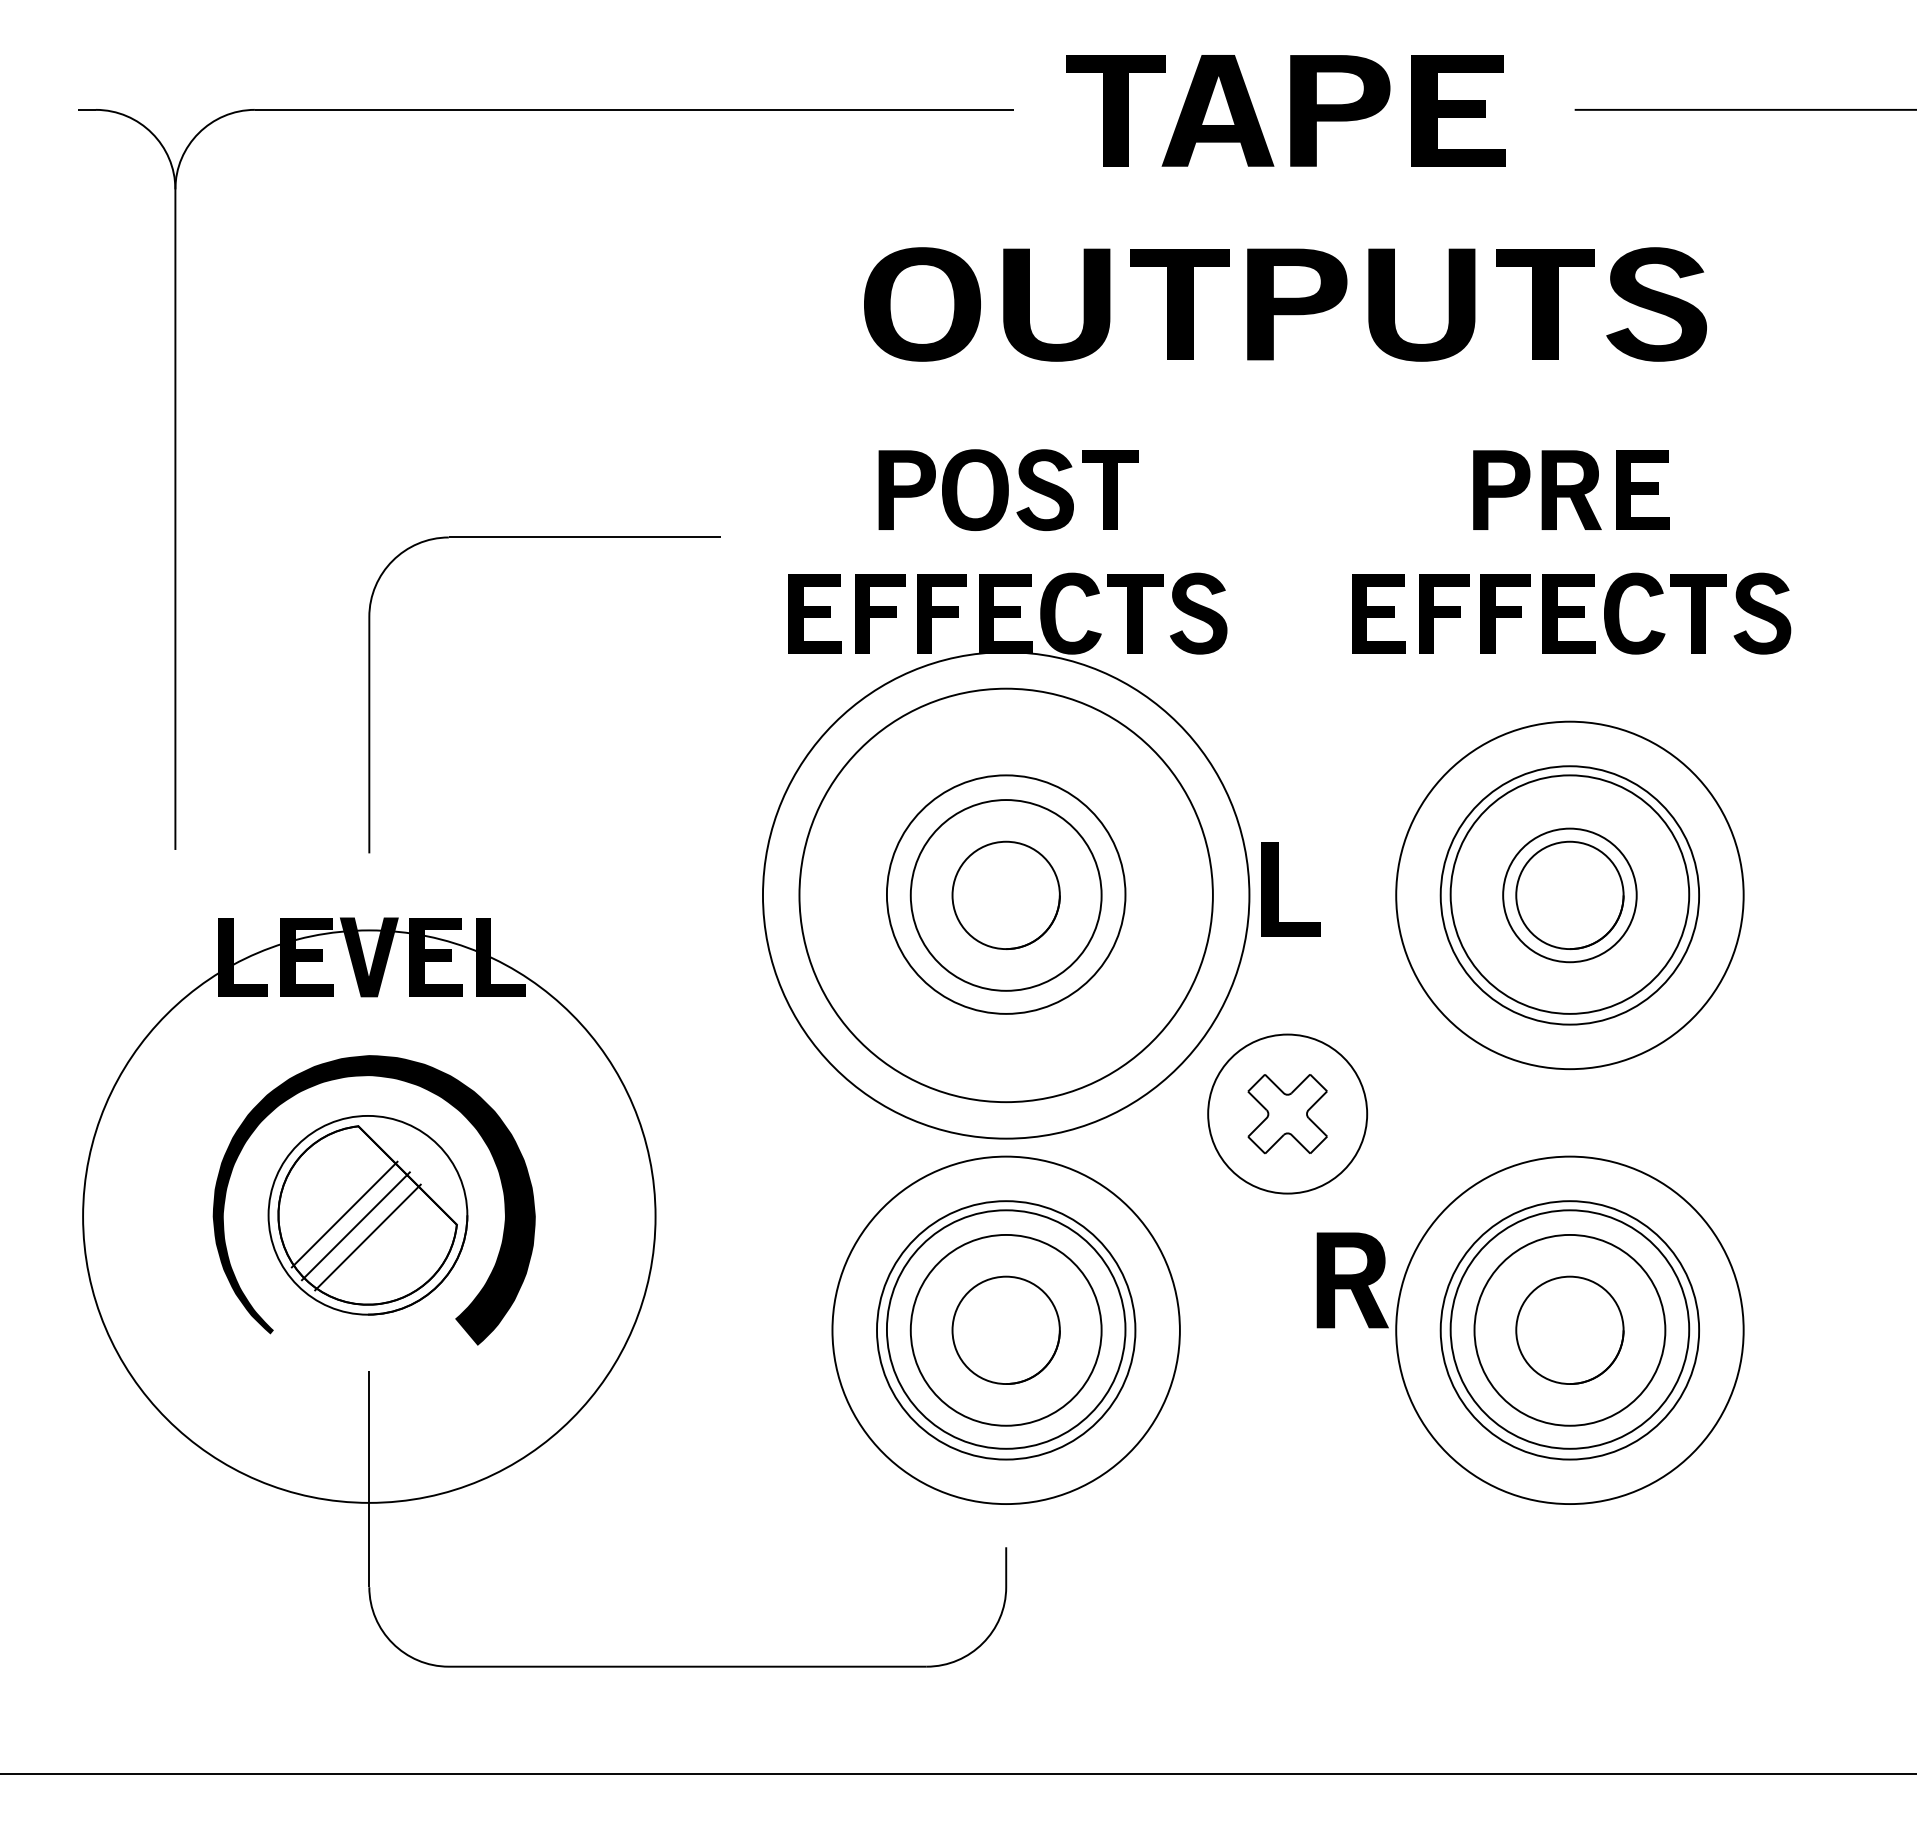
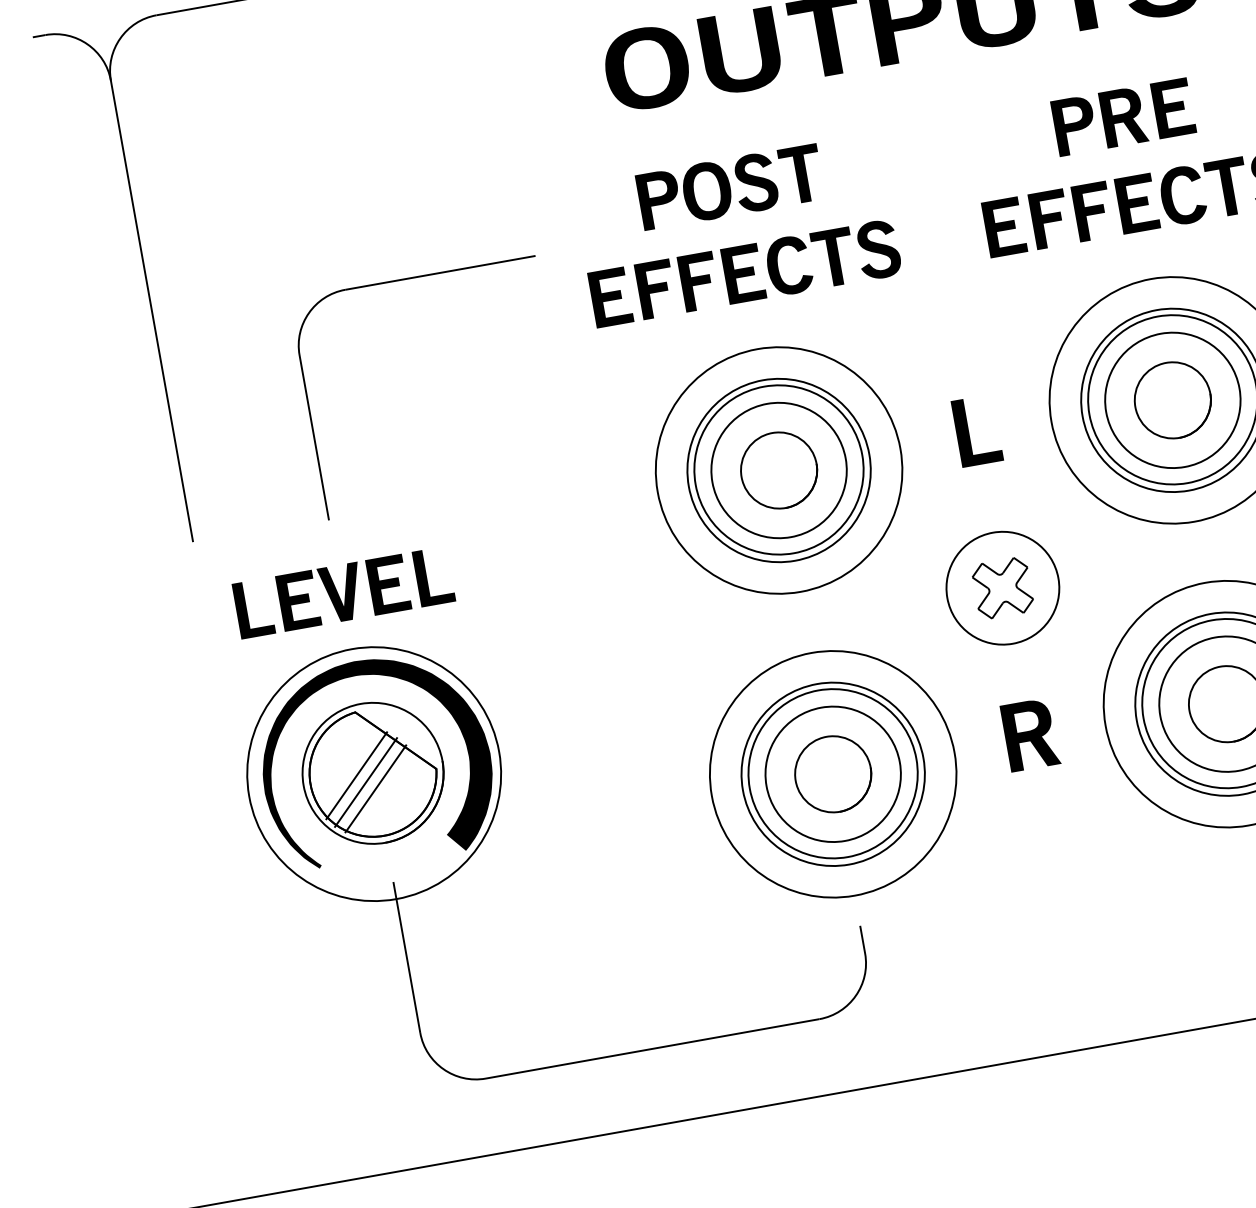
circle: (1005, 895) -> (778, 470), size x0.71
circle: (1006, 895) -> (779, 470), size x0.62
circle: (1569, 895) -> (1172, 400), size x1.43
circle: (369, 1216) -> (374, 774), size x0.62
part: (1352, 1280) -> (1030, 734), moved

